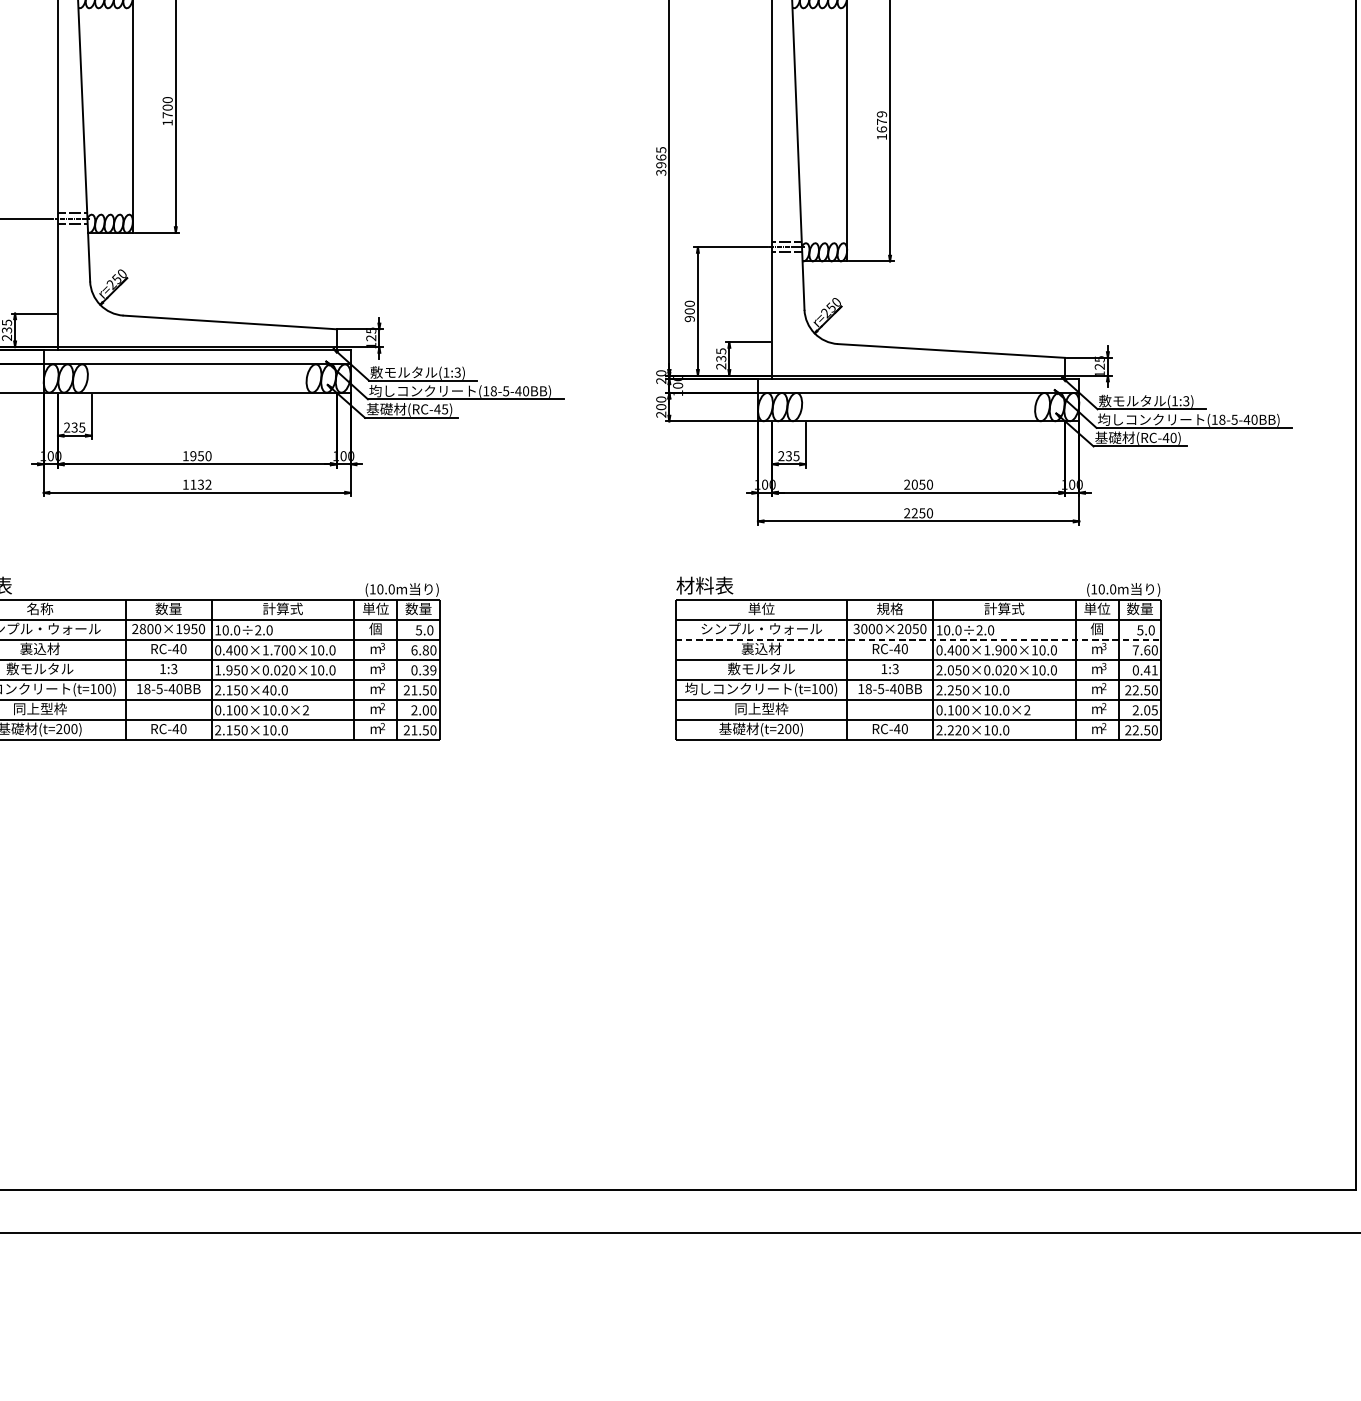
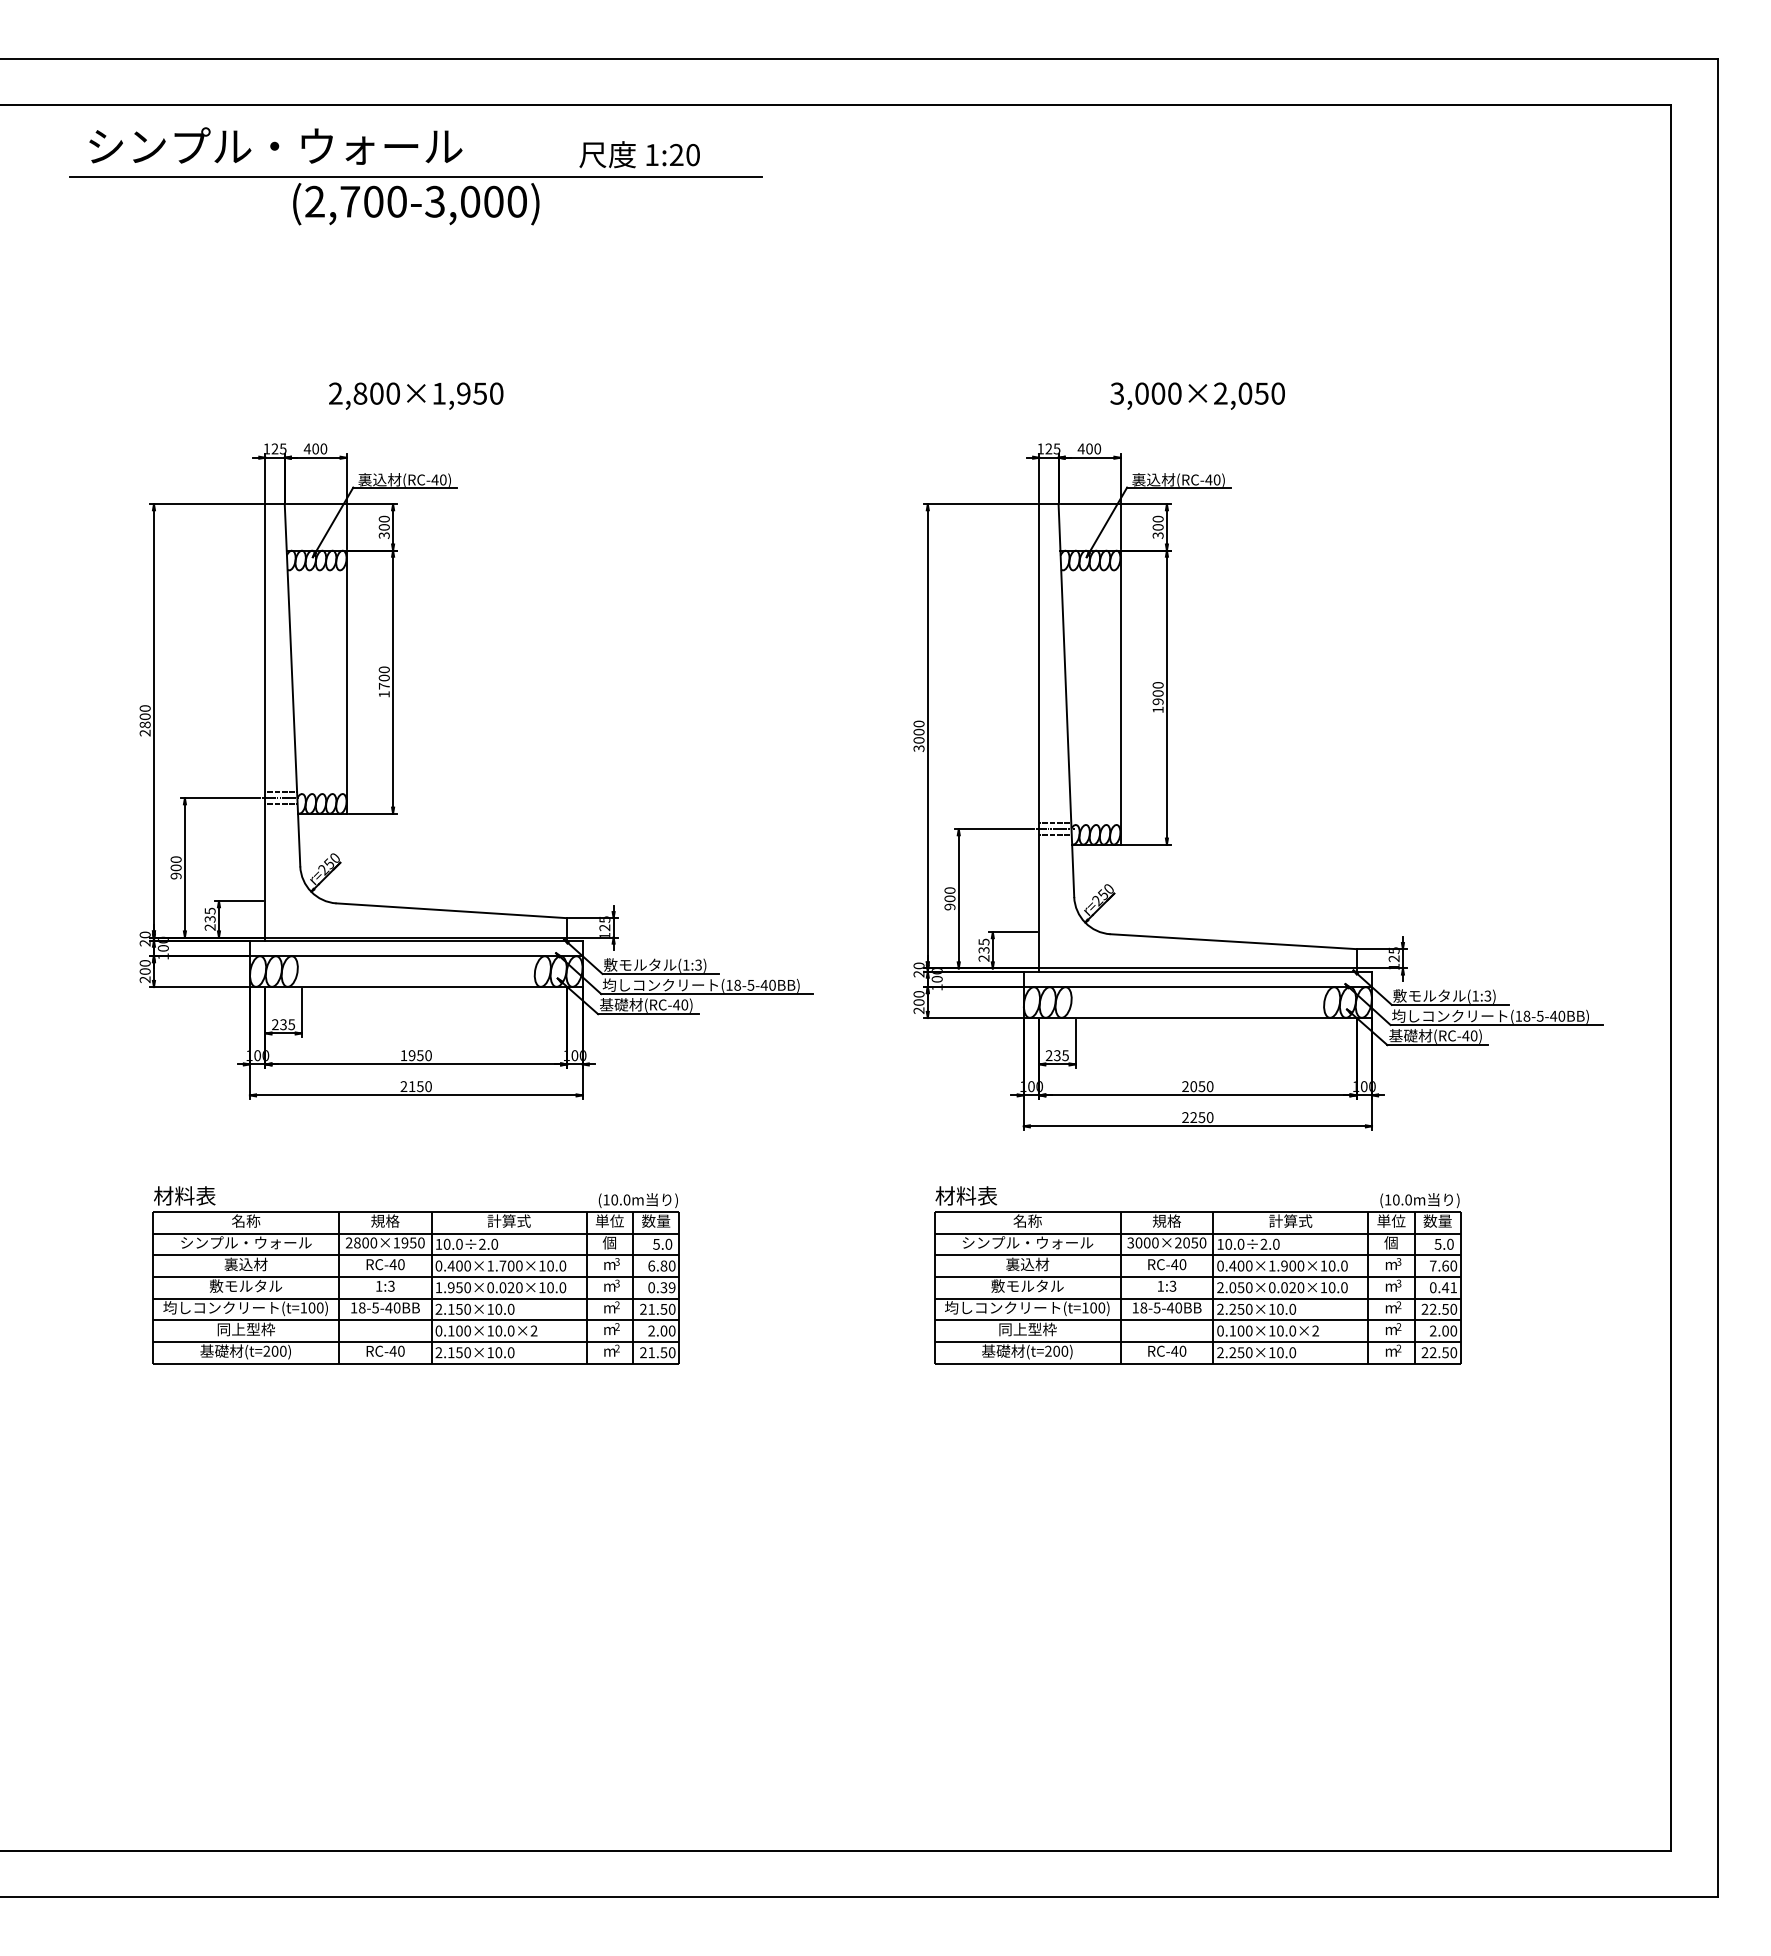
text: (881, 121) -> (1157, 693), 1679 -> 1900
text: (660, 156) -> (918, 731), 3965 -> 3000
text: (444, 408) -> (684, 1004), (RC-45) -> (RC-40)
text: (196, 484) -> (415, 1086), 1132 -> 2150
text: (168, 608) -> (385, 1220), 数量 -> 規格
text: (761, 608) -> (1027, 1220), 単位 -> 名称
line: (919, 640) -> (1198, 1255), dashed -> solid
text: (265, 690) -> (490, 1309), 2.150×40.0 -> 2.150×10.0
text: (1154, 709) -> (1453, 1330), 2.05 -> 2.00
text: (957, 730) -> (1240, 1352), 2.220×10.0 -> 2.250×10.0

